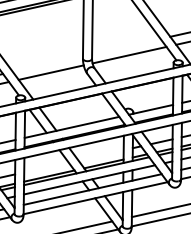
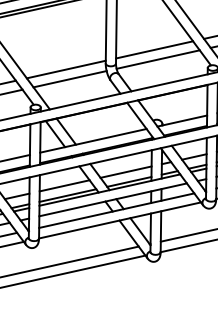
line: (126, 46) -> (154, 49), added
line: (47, 64) -> (65, 69), added
line: (100, 154) -> (125, 171), added
line: (46, 167) -> (64, 185), added

